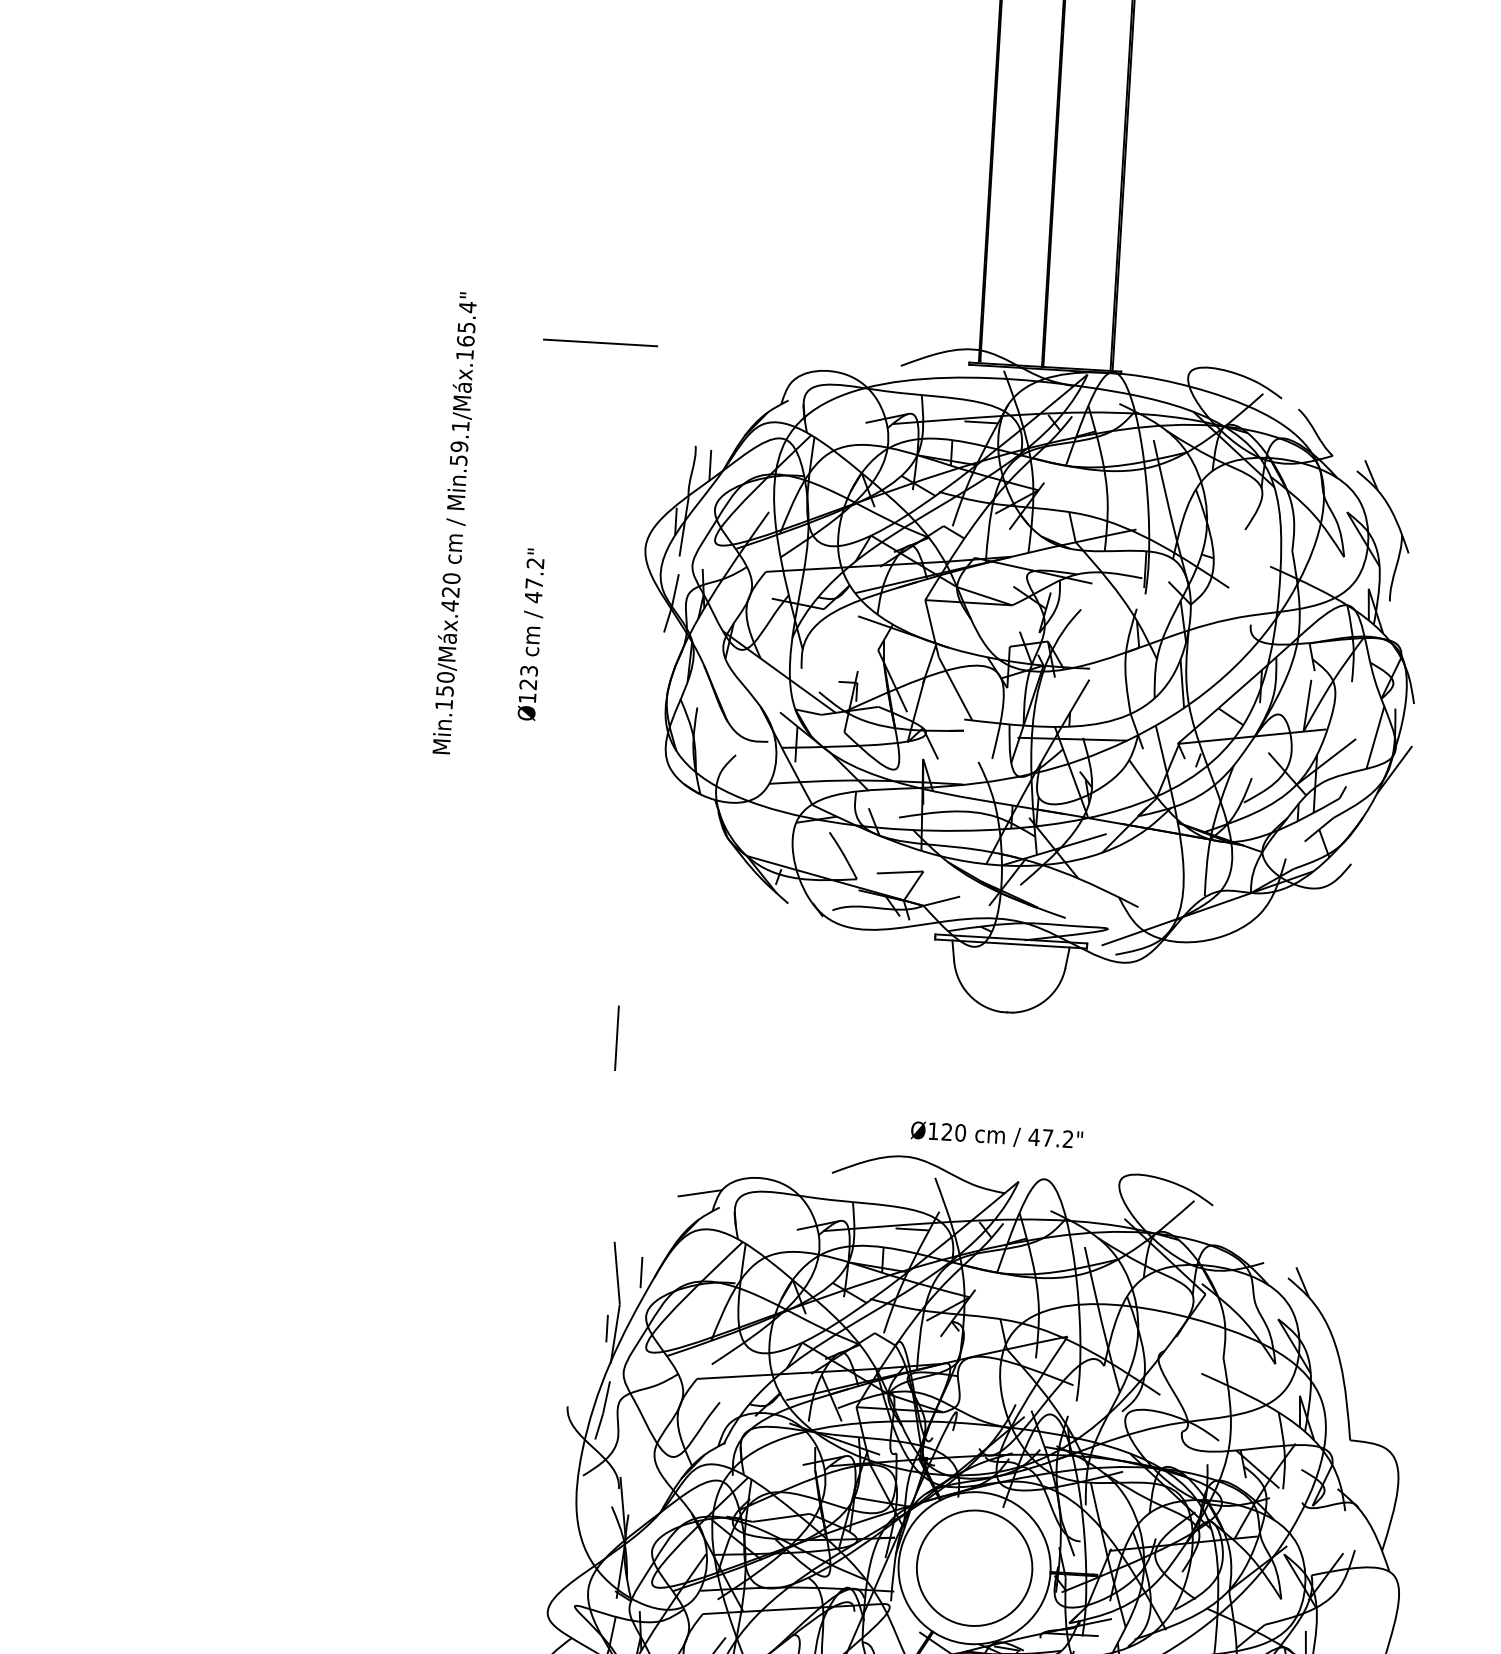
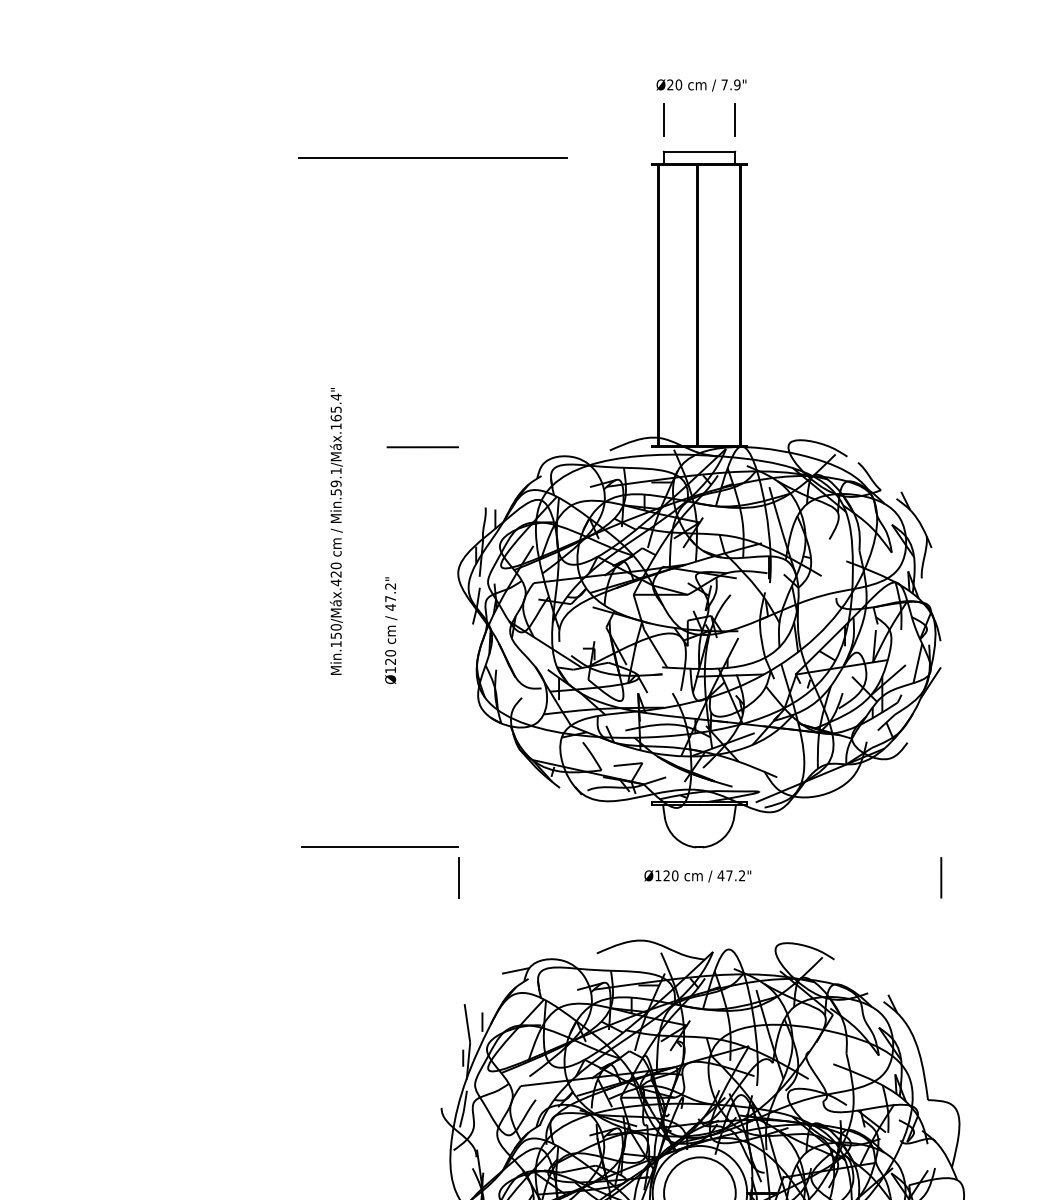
text: (453, 523) -> (335, 531), moved
text: (528, 671) -> (390, 653), Ø123 -> Ø120
line: (492, 980) -> (379, 846), added
line: (1393, 1083) -> (941, 877), added
text: (996, 1136) -> (697, 876), moved

